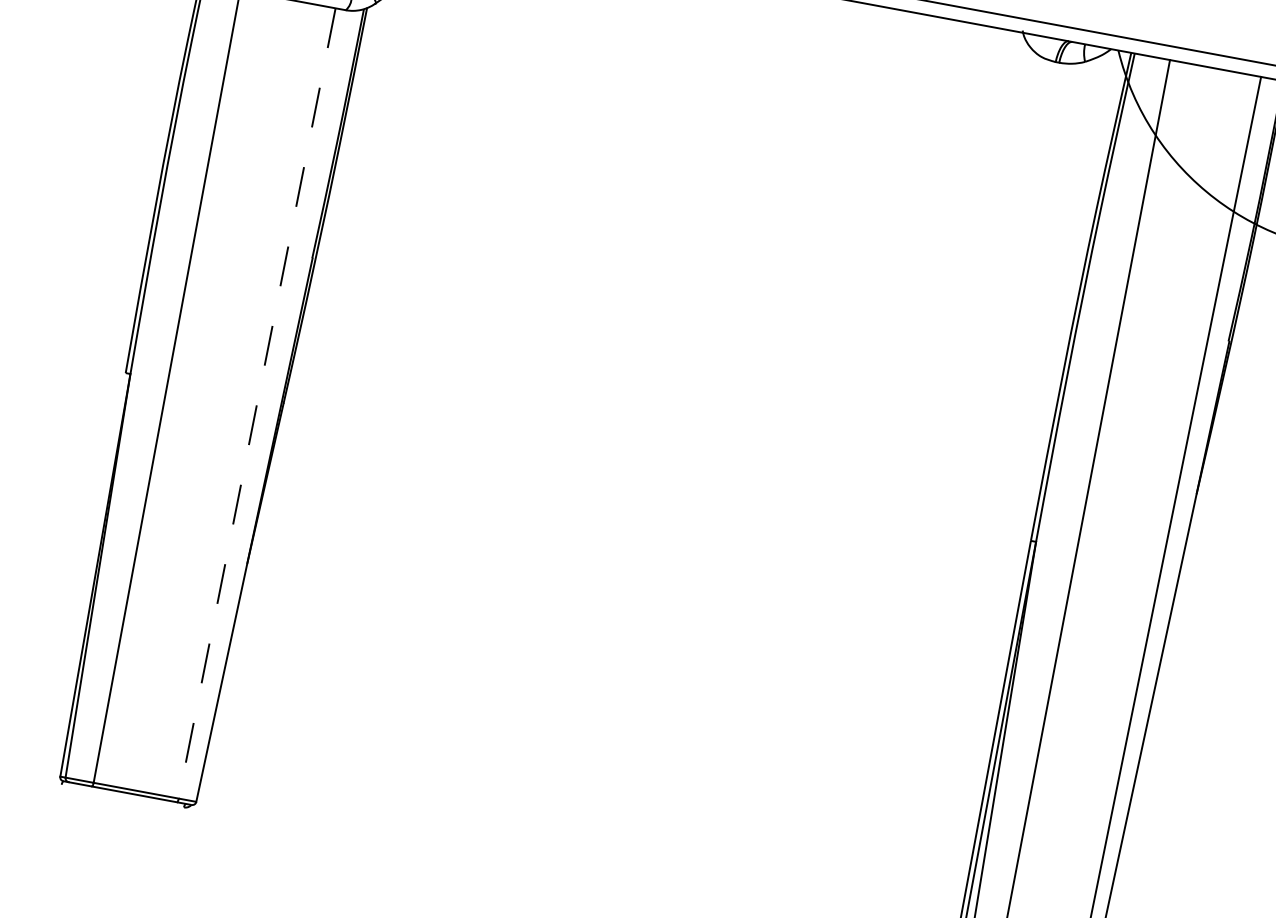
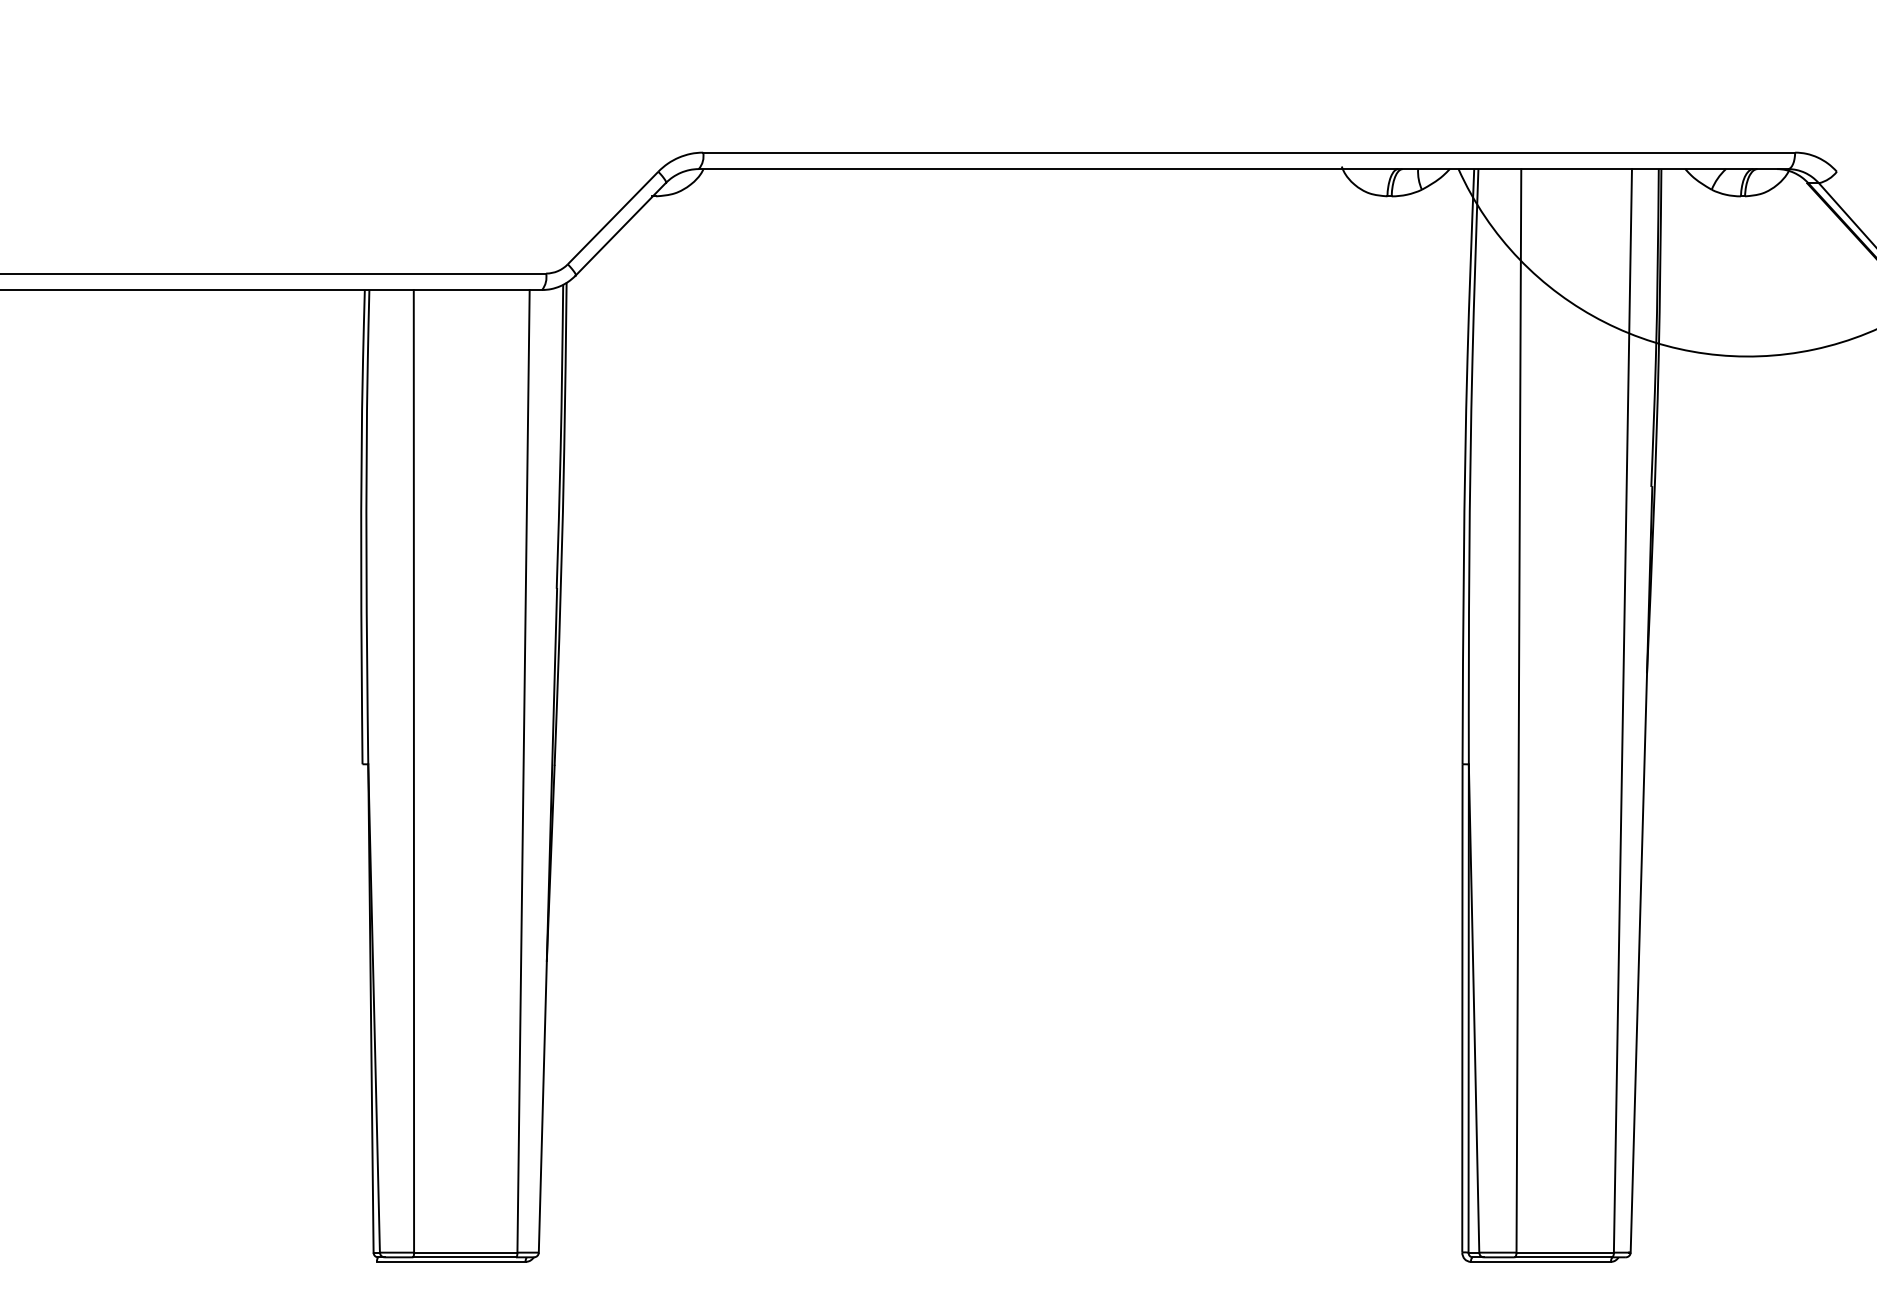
line: (257, 403) -> (523, 771), dashed -> solid
line: (123, 795) -> (451, 1261), added

